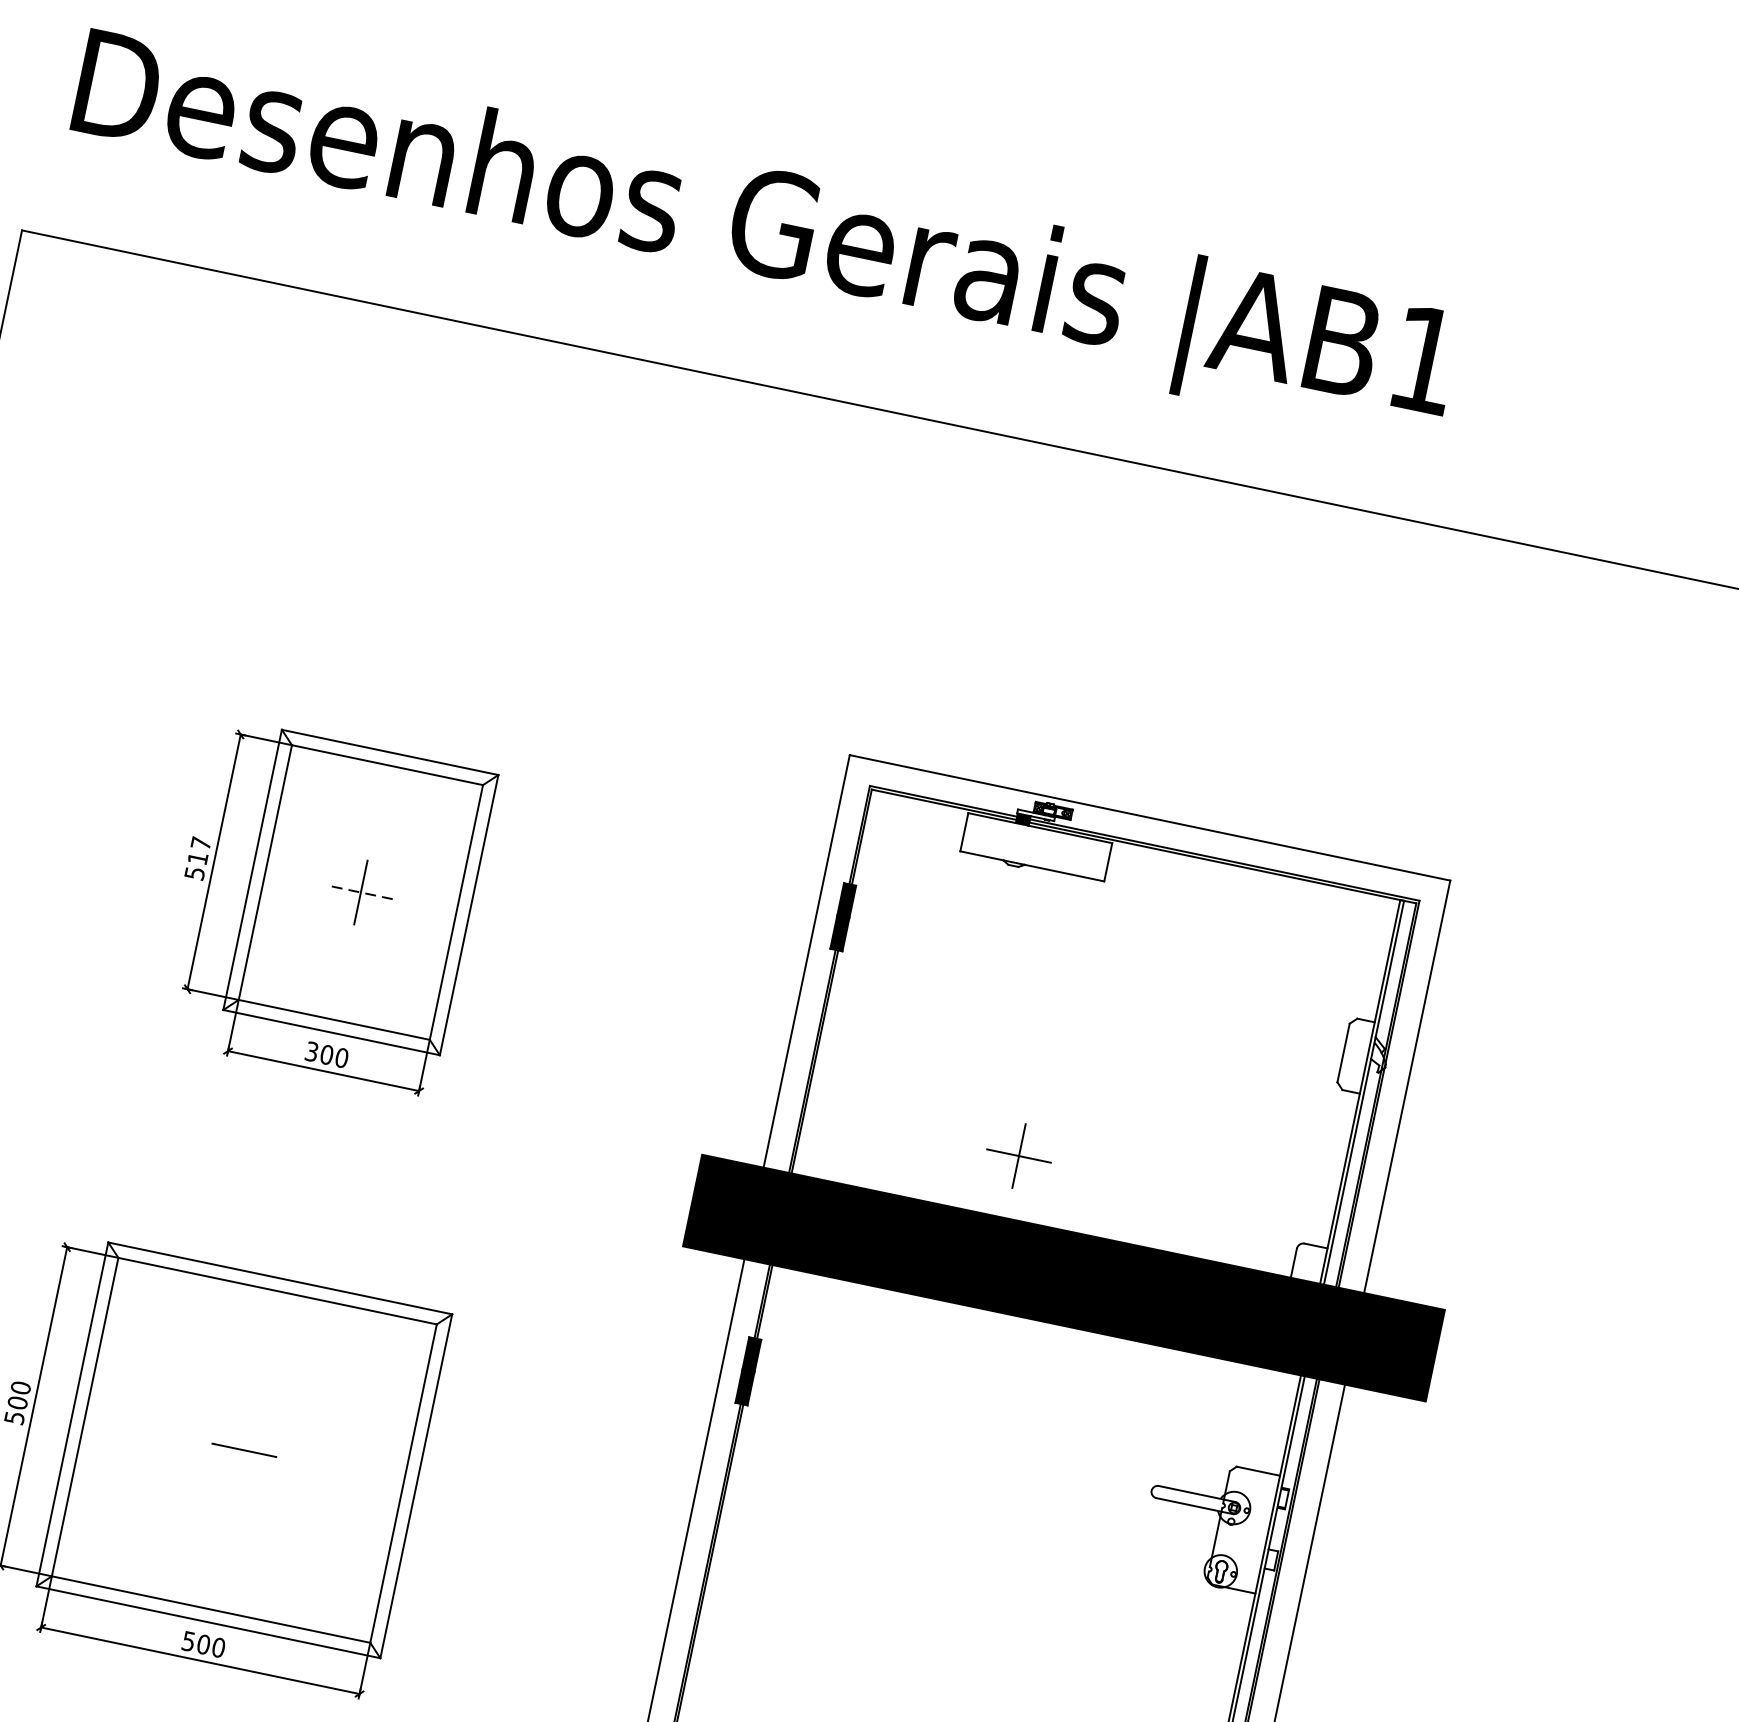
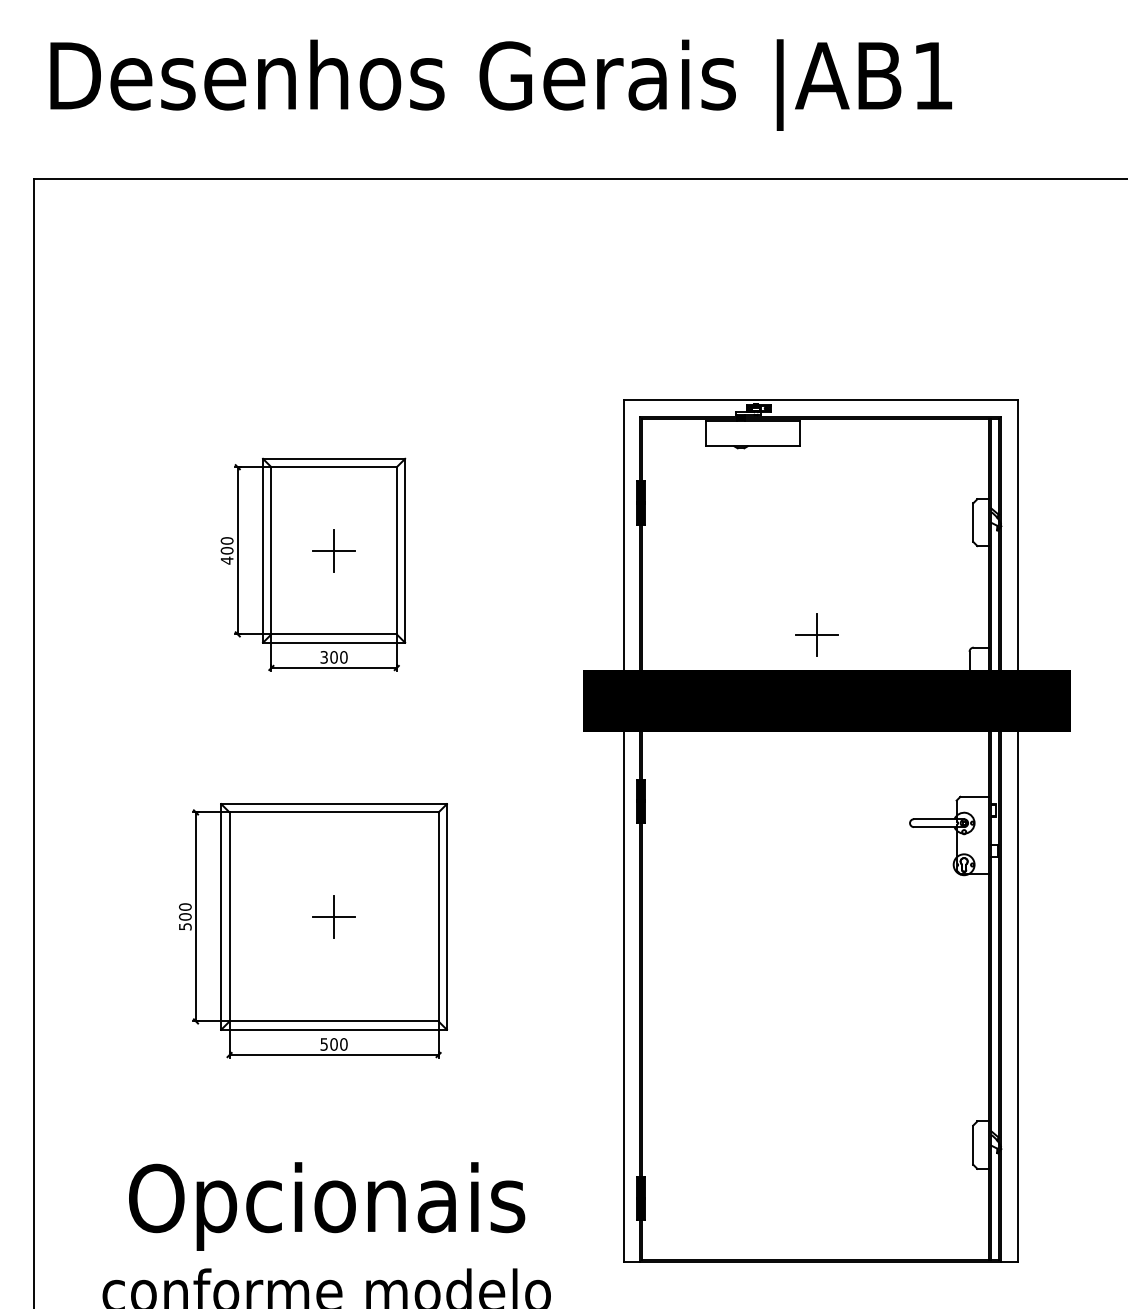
text: (197, 857) -> (226, 550), 517 -> 400
line: (361, 892) -> (334, 550), dashed -> solid
part: (1018, 1155) -> (816, 634), moved
line: (245, 1449) -> (334, 916), added

